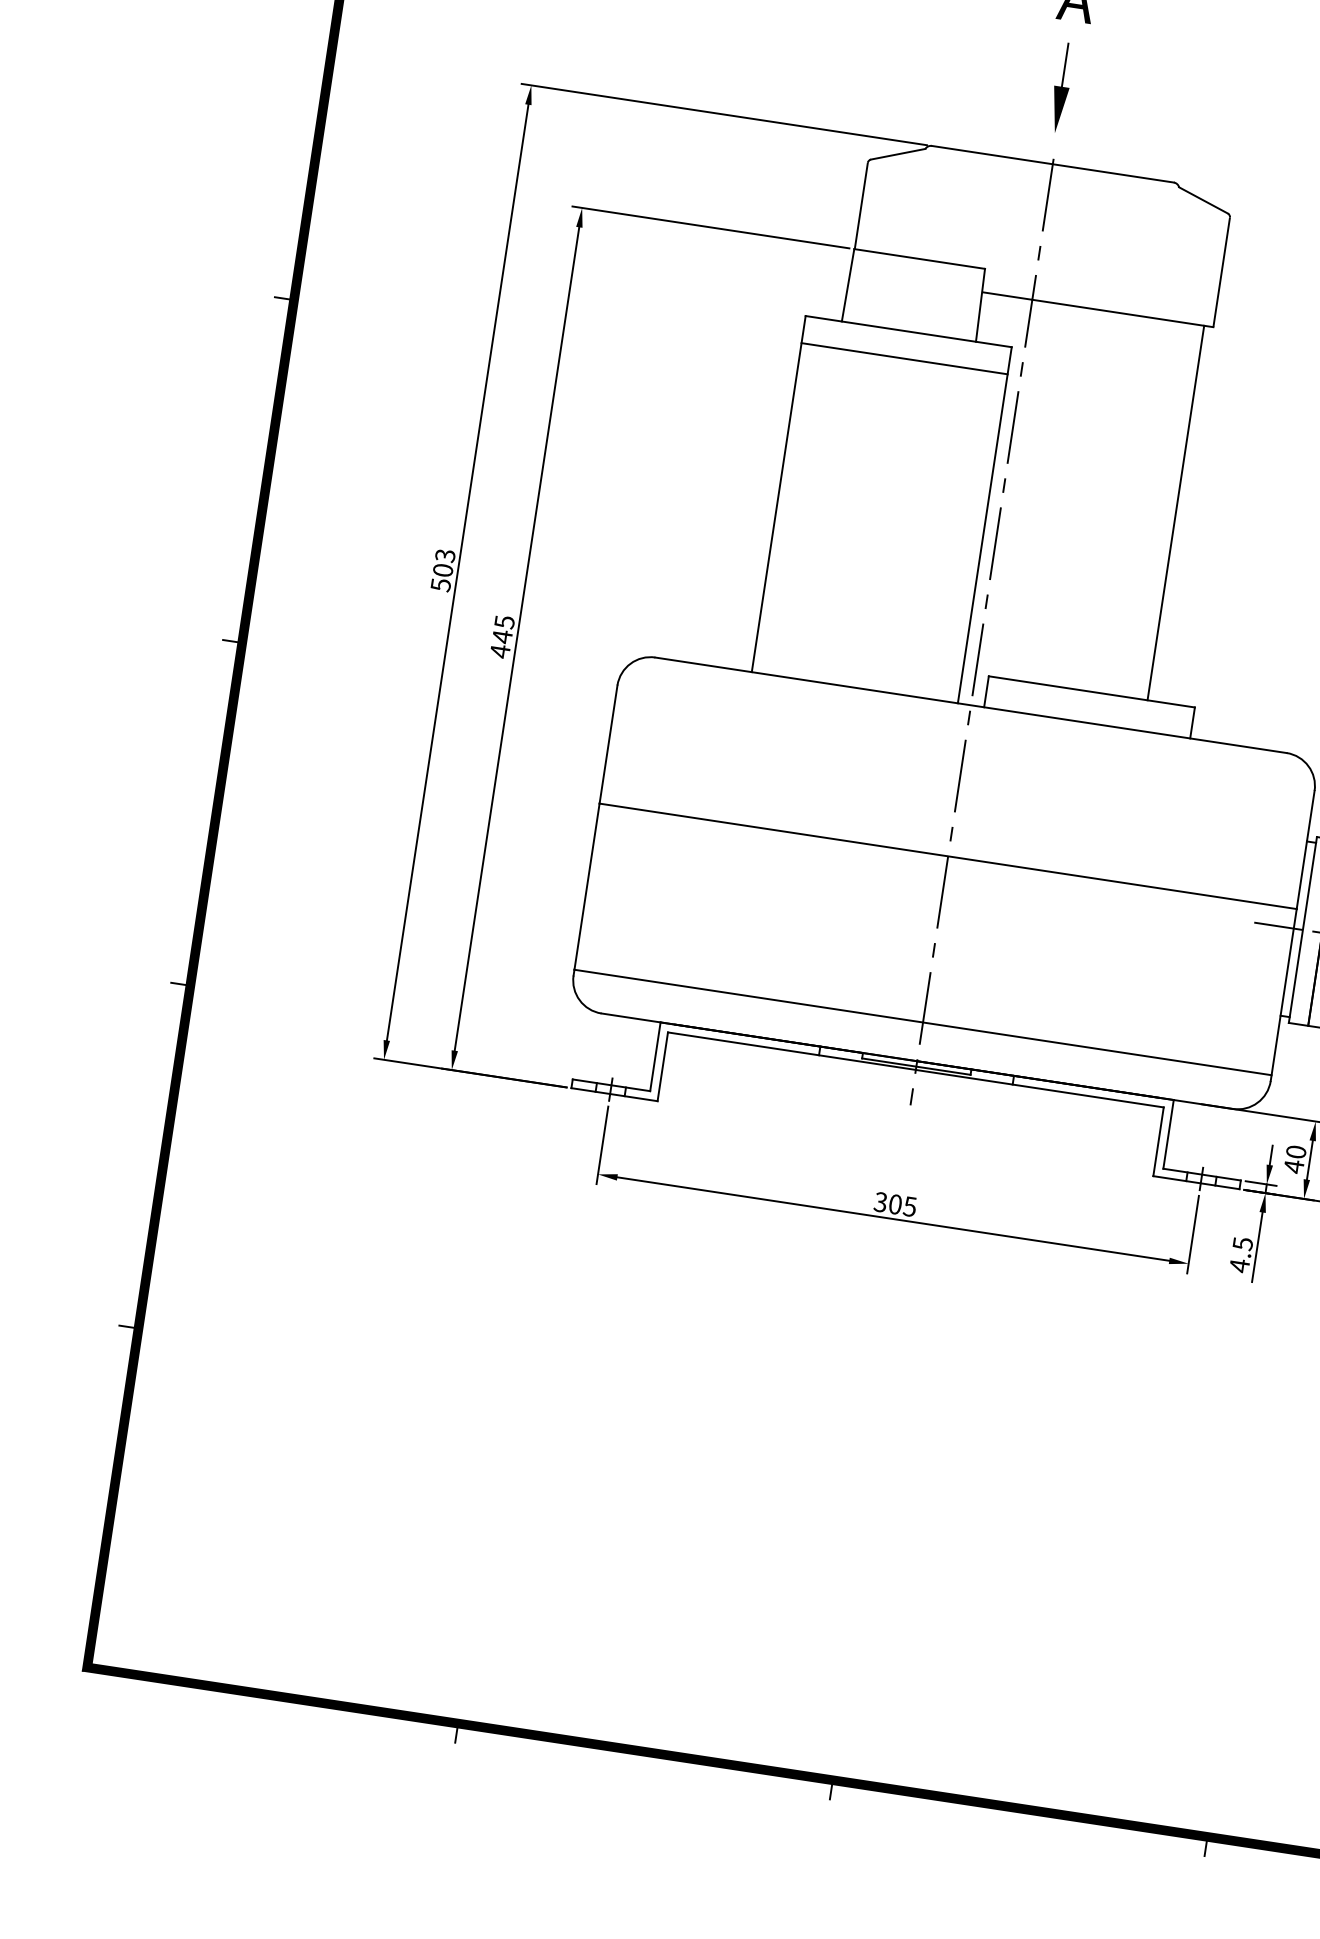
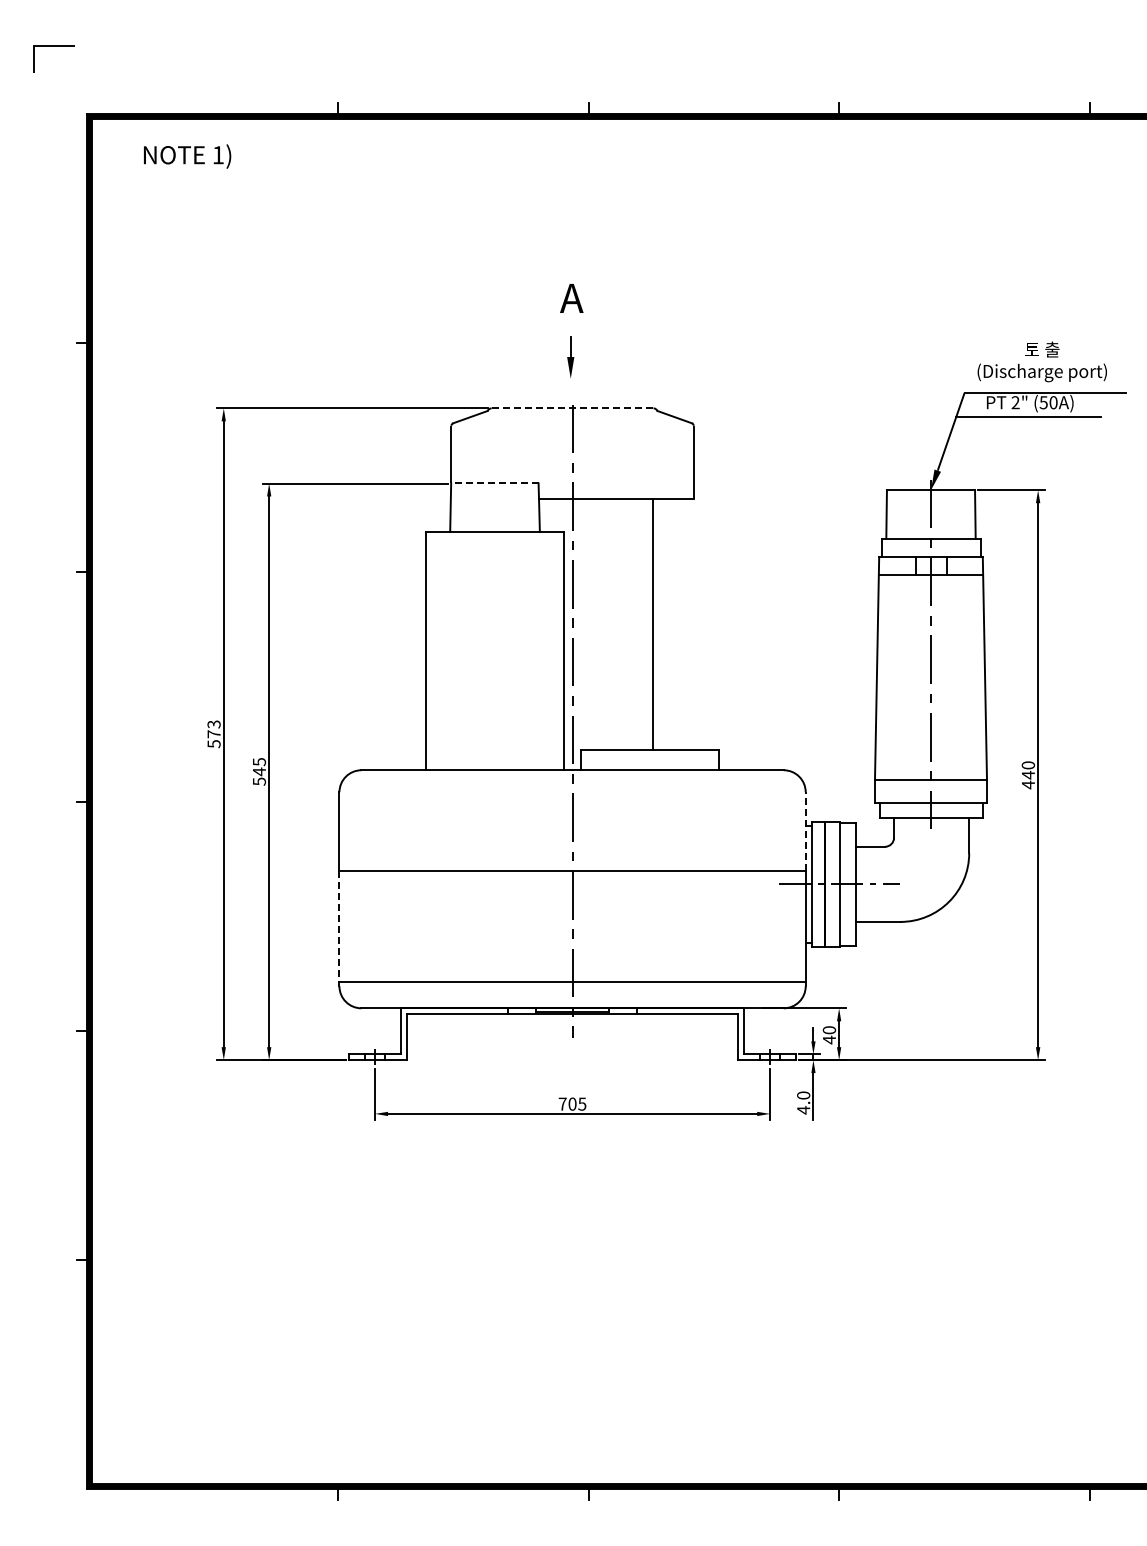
part: (1061, 87) -> (570, 357), size x0.7
line: (1052, 164) -> (572, 408), solid -> dashed
line: (919, 258) -> (494, 483), solid -> dashed
line: (903, 359) -> (494, 550), removed
line: (1175, 513) -> (652, 624), moved
text: (442, 570) -> (213, 734), 503 -> 573
text: (500, 651) -> (259, 781), 445 -> 545
line: (1305, 849) -> (805, 831), solid -> dashed
line: (587, 886) -> (339, 926), solid -> dashed
text: (880, 1201) -> (562, 1103), 305 -> 705
text: (1242, 1243) -> (803, 1095), 4.5 -> 4.0

